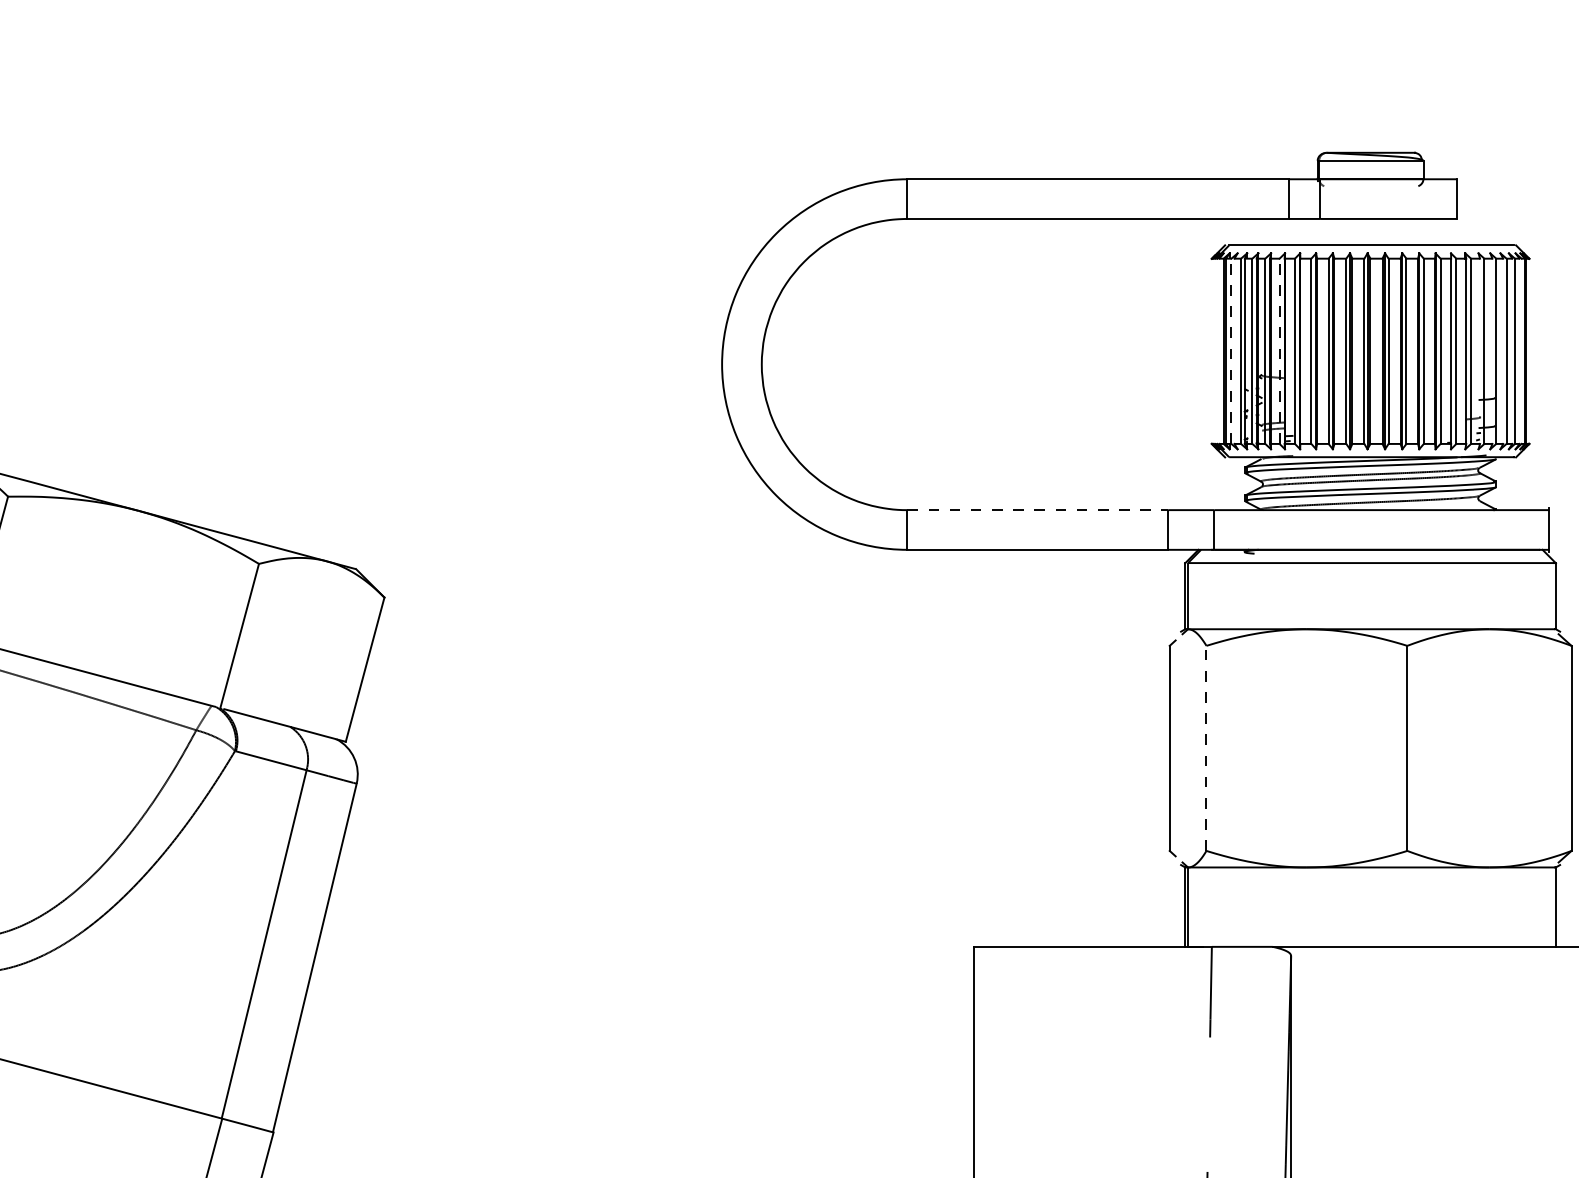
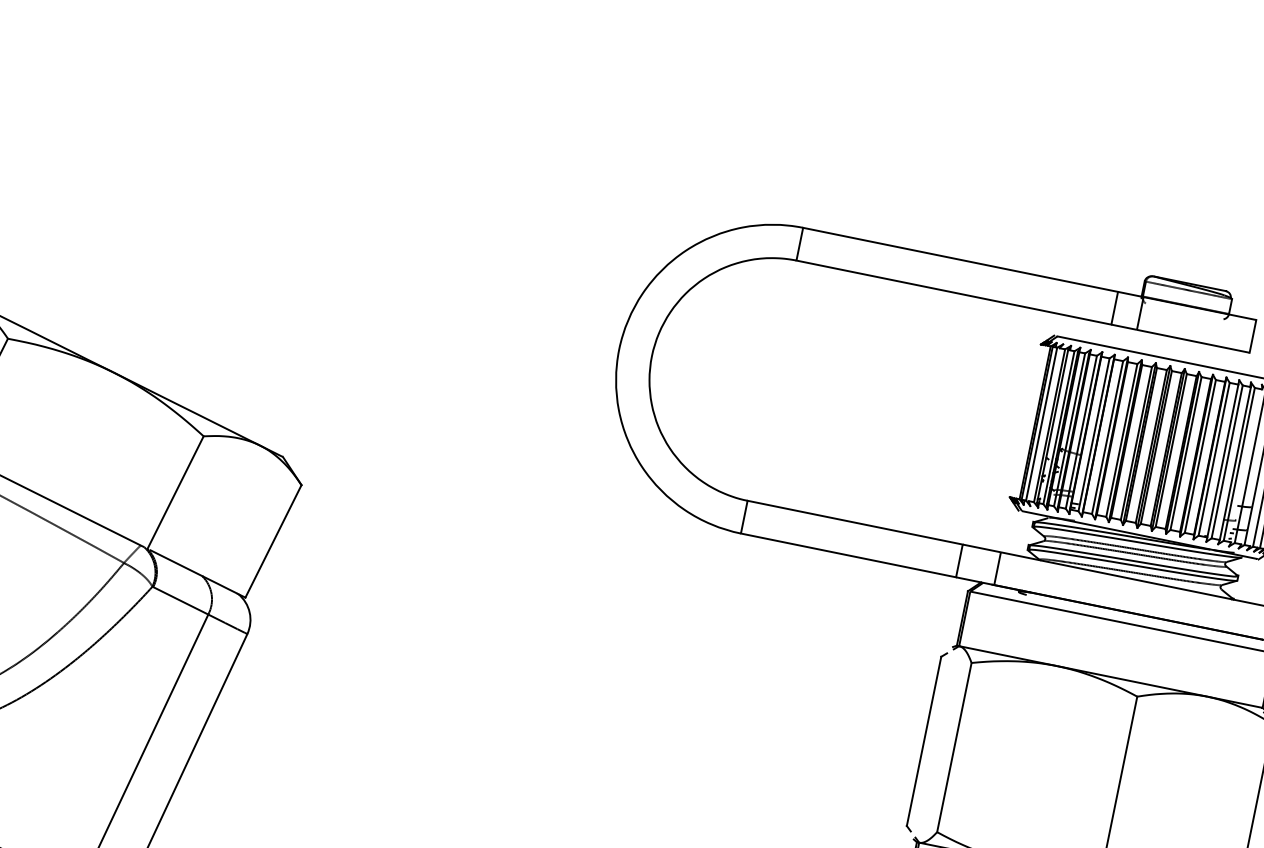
line: (1231, 351) -> (1041, 424), dashed -> solid
line: (1279, 351) -> (1081, 432), dashed -> solid
line: (1038, 510) -> (855, 523), dashed -> solid
line: (1206, 748) -> (954, 747), dashed -> solid

